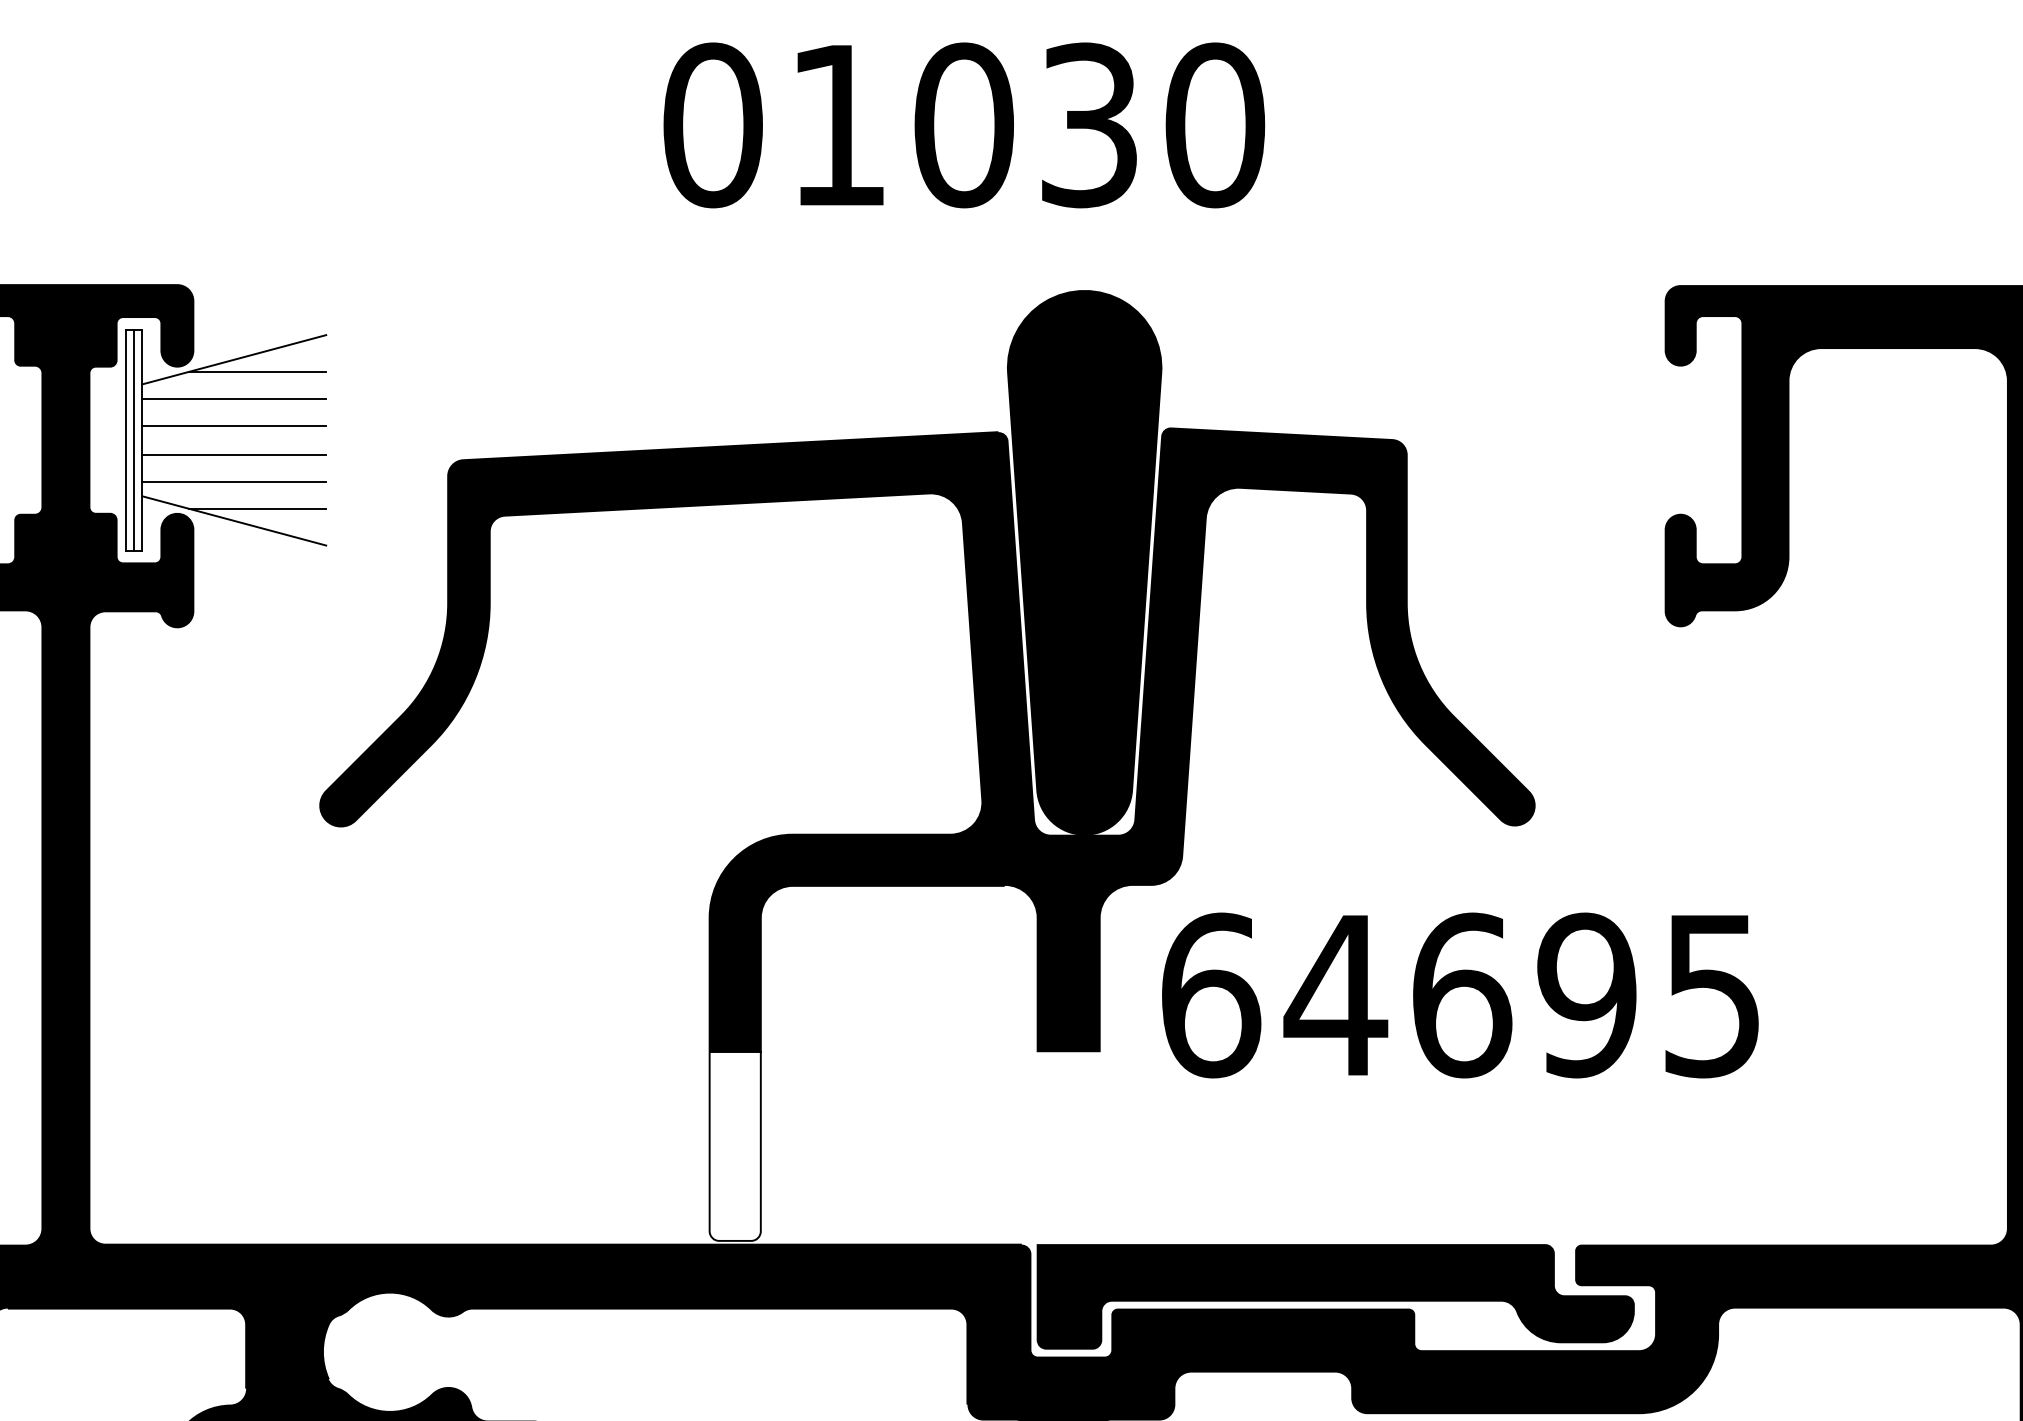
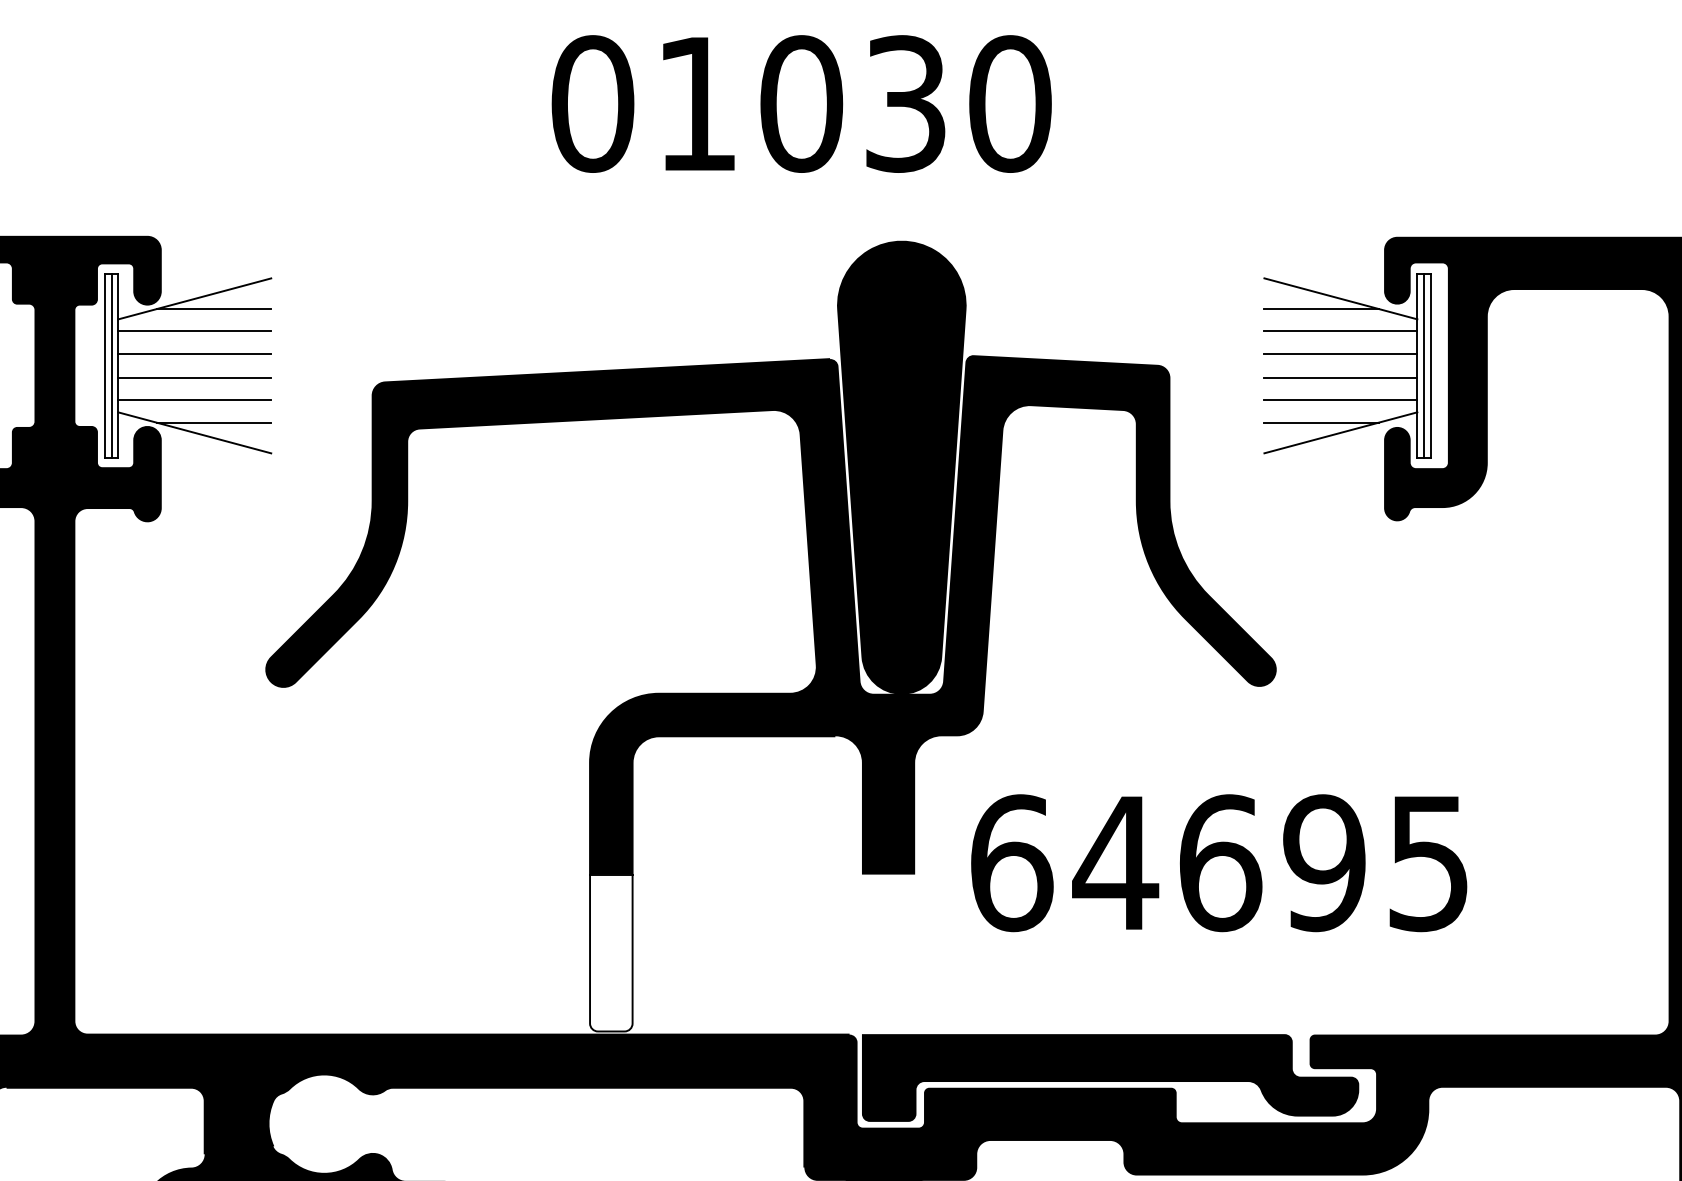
part: (1620, 426) -> (1347, 354), added
text: (1460, 995) -> (1219, 863), moved

